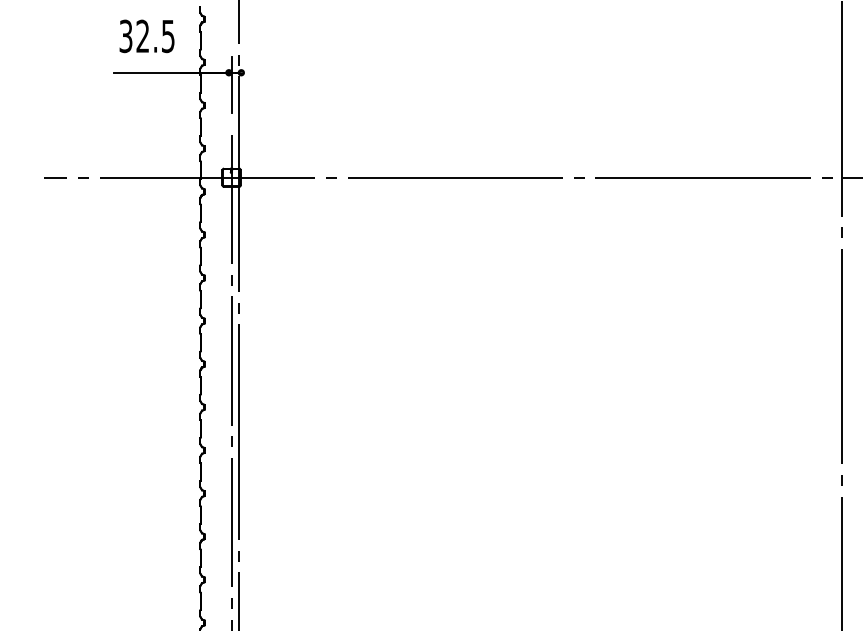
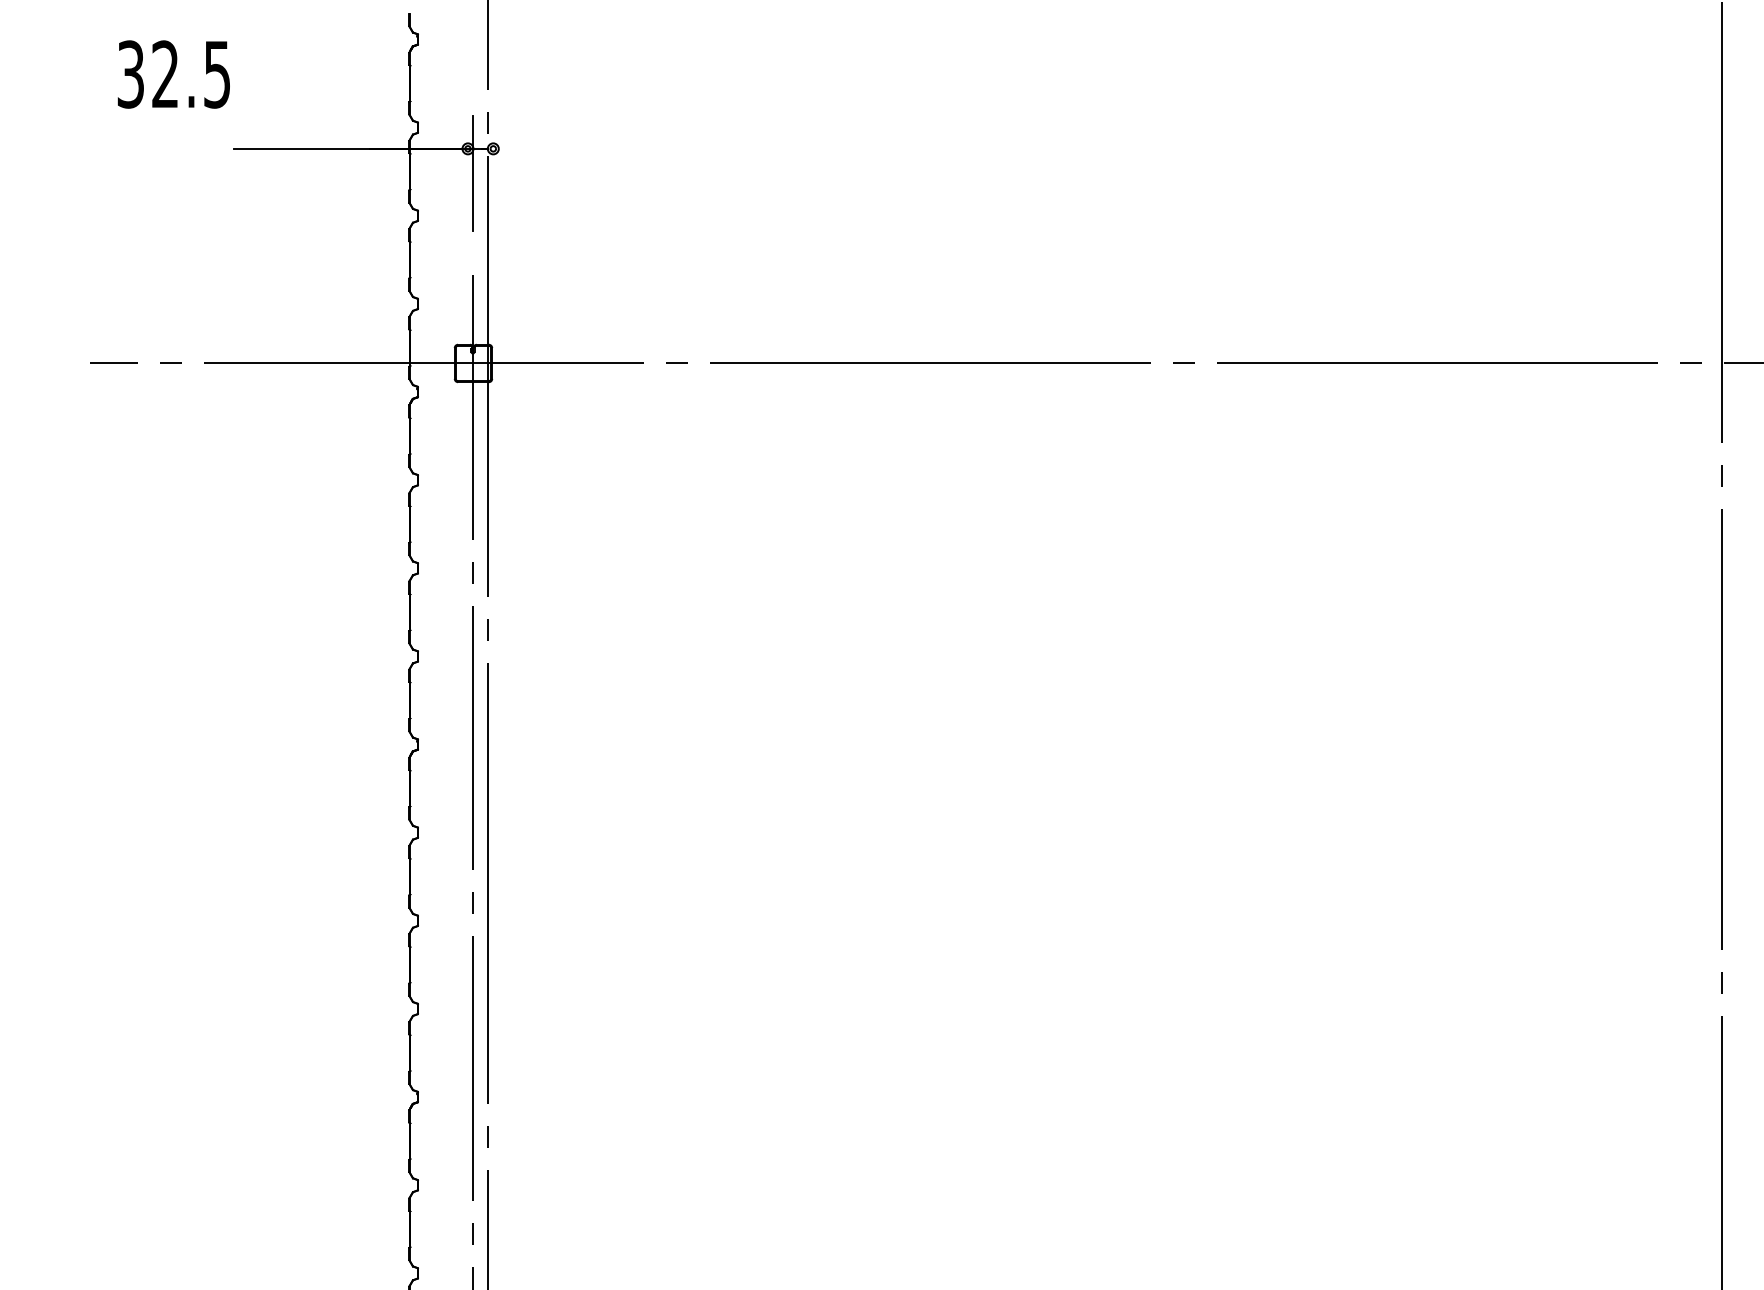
text: (146, 36) -> (172, 74), moved

